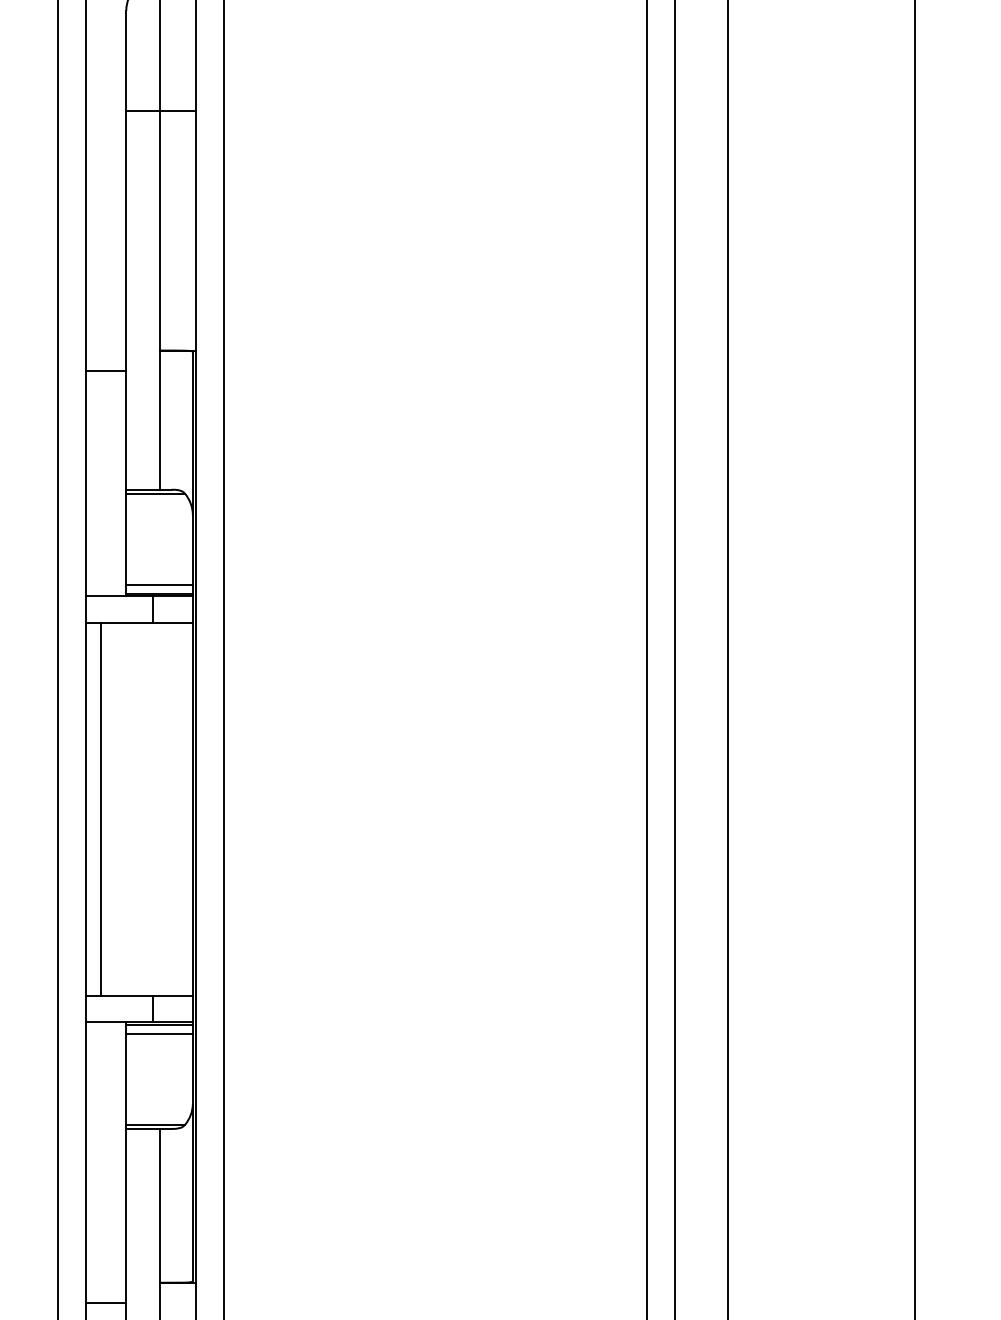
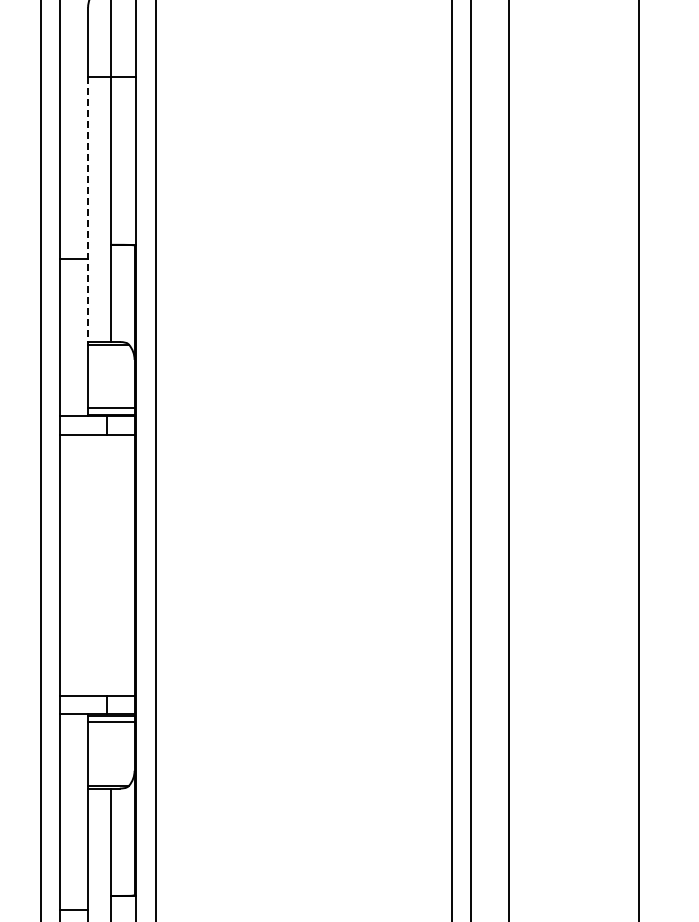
line: (126, 301) -> (88, 210), solid -> dashed
line: (101, 809) -> (70, 565), removed

